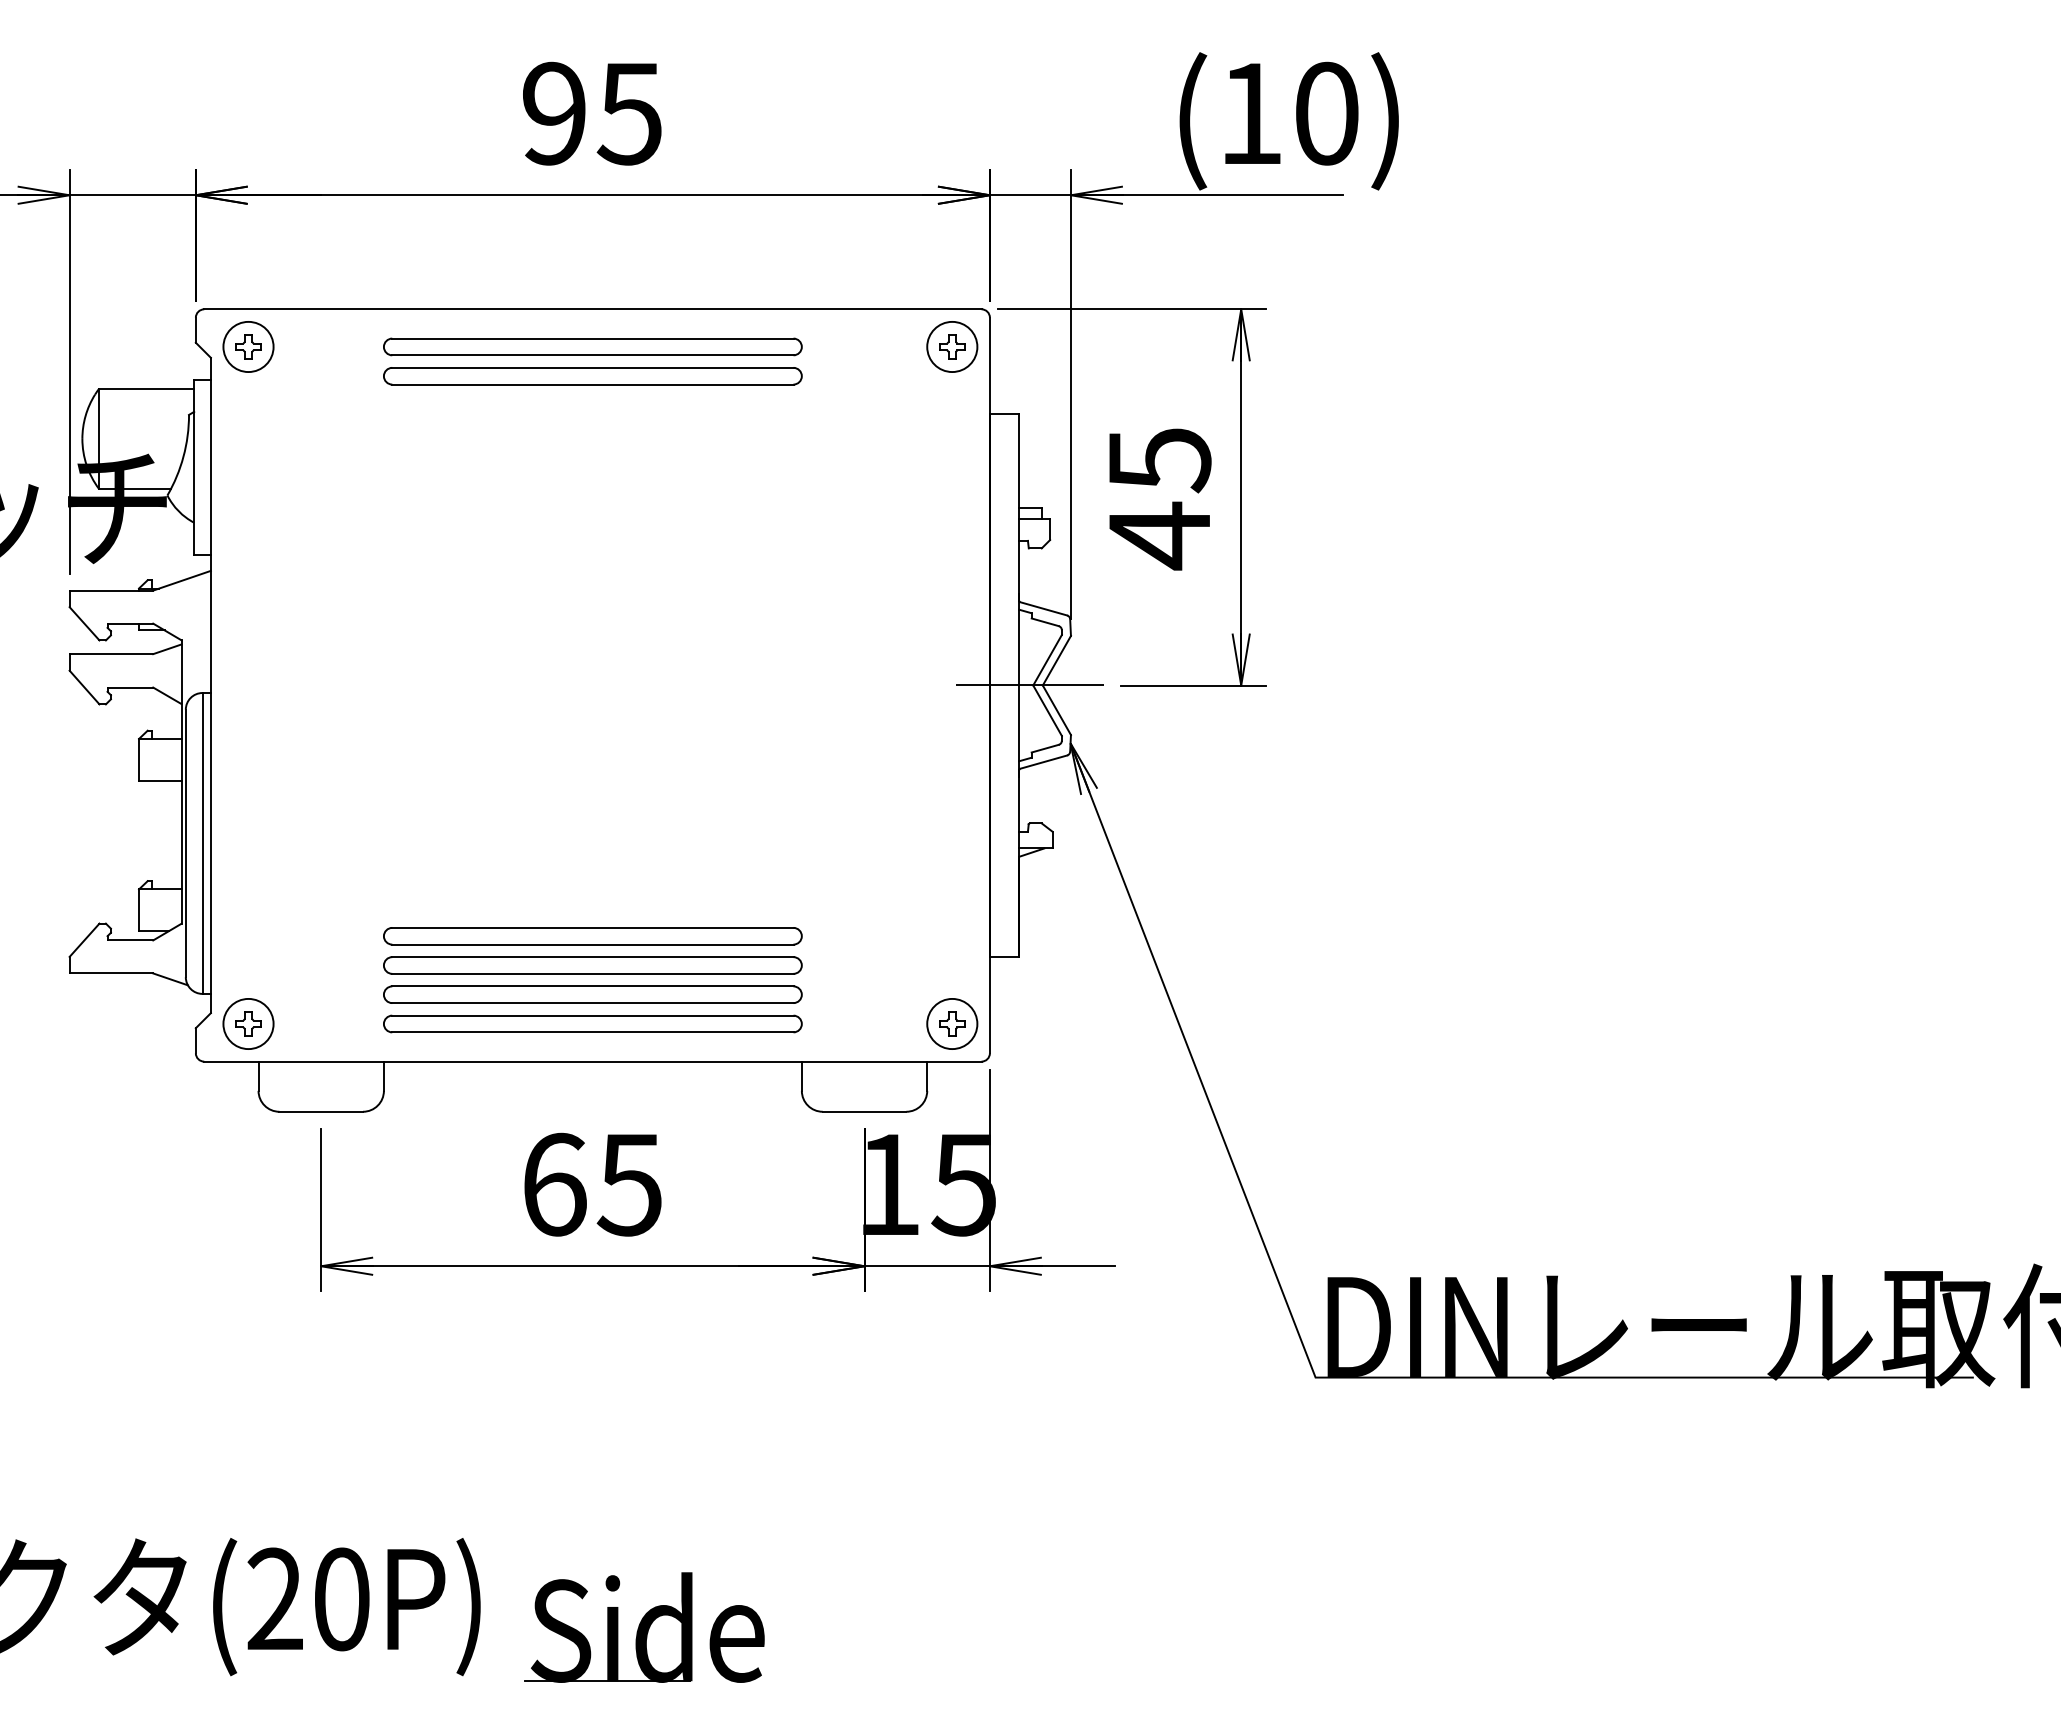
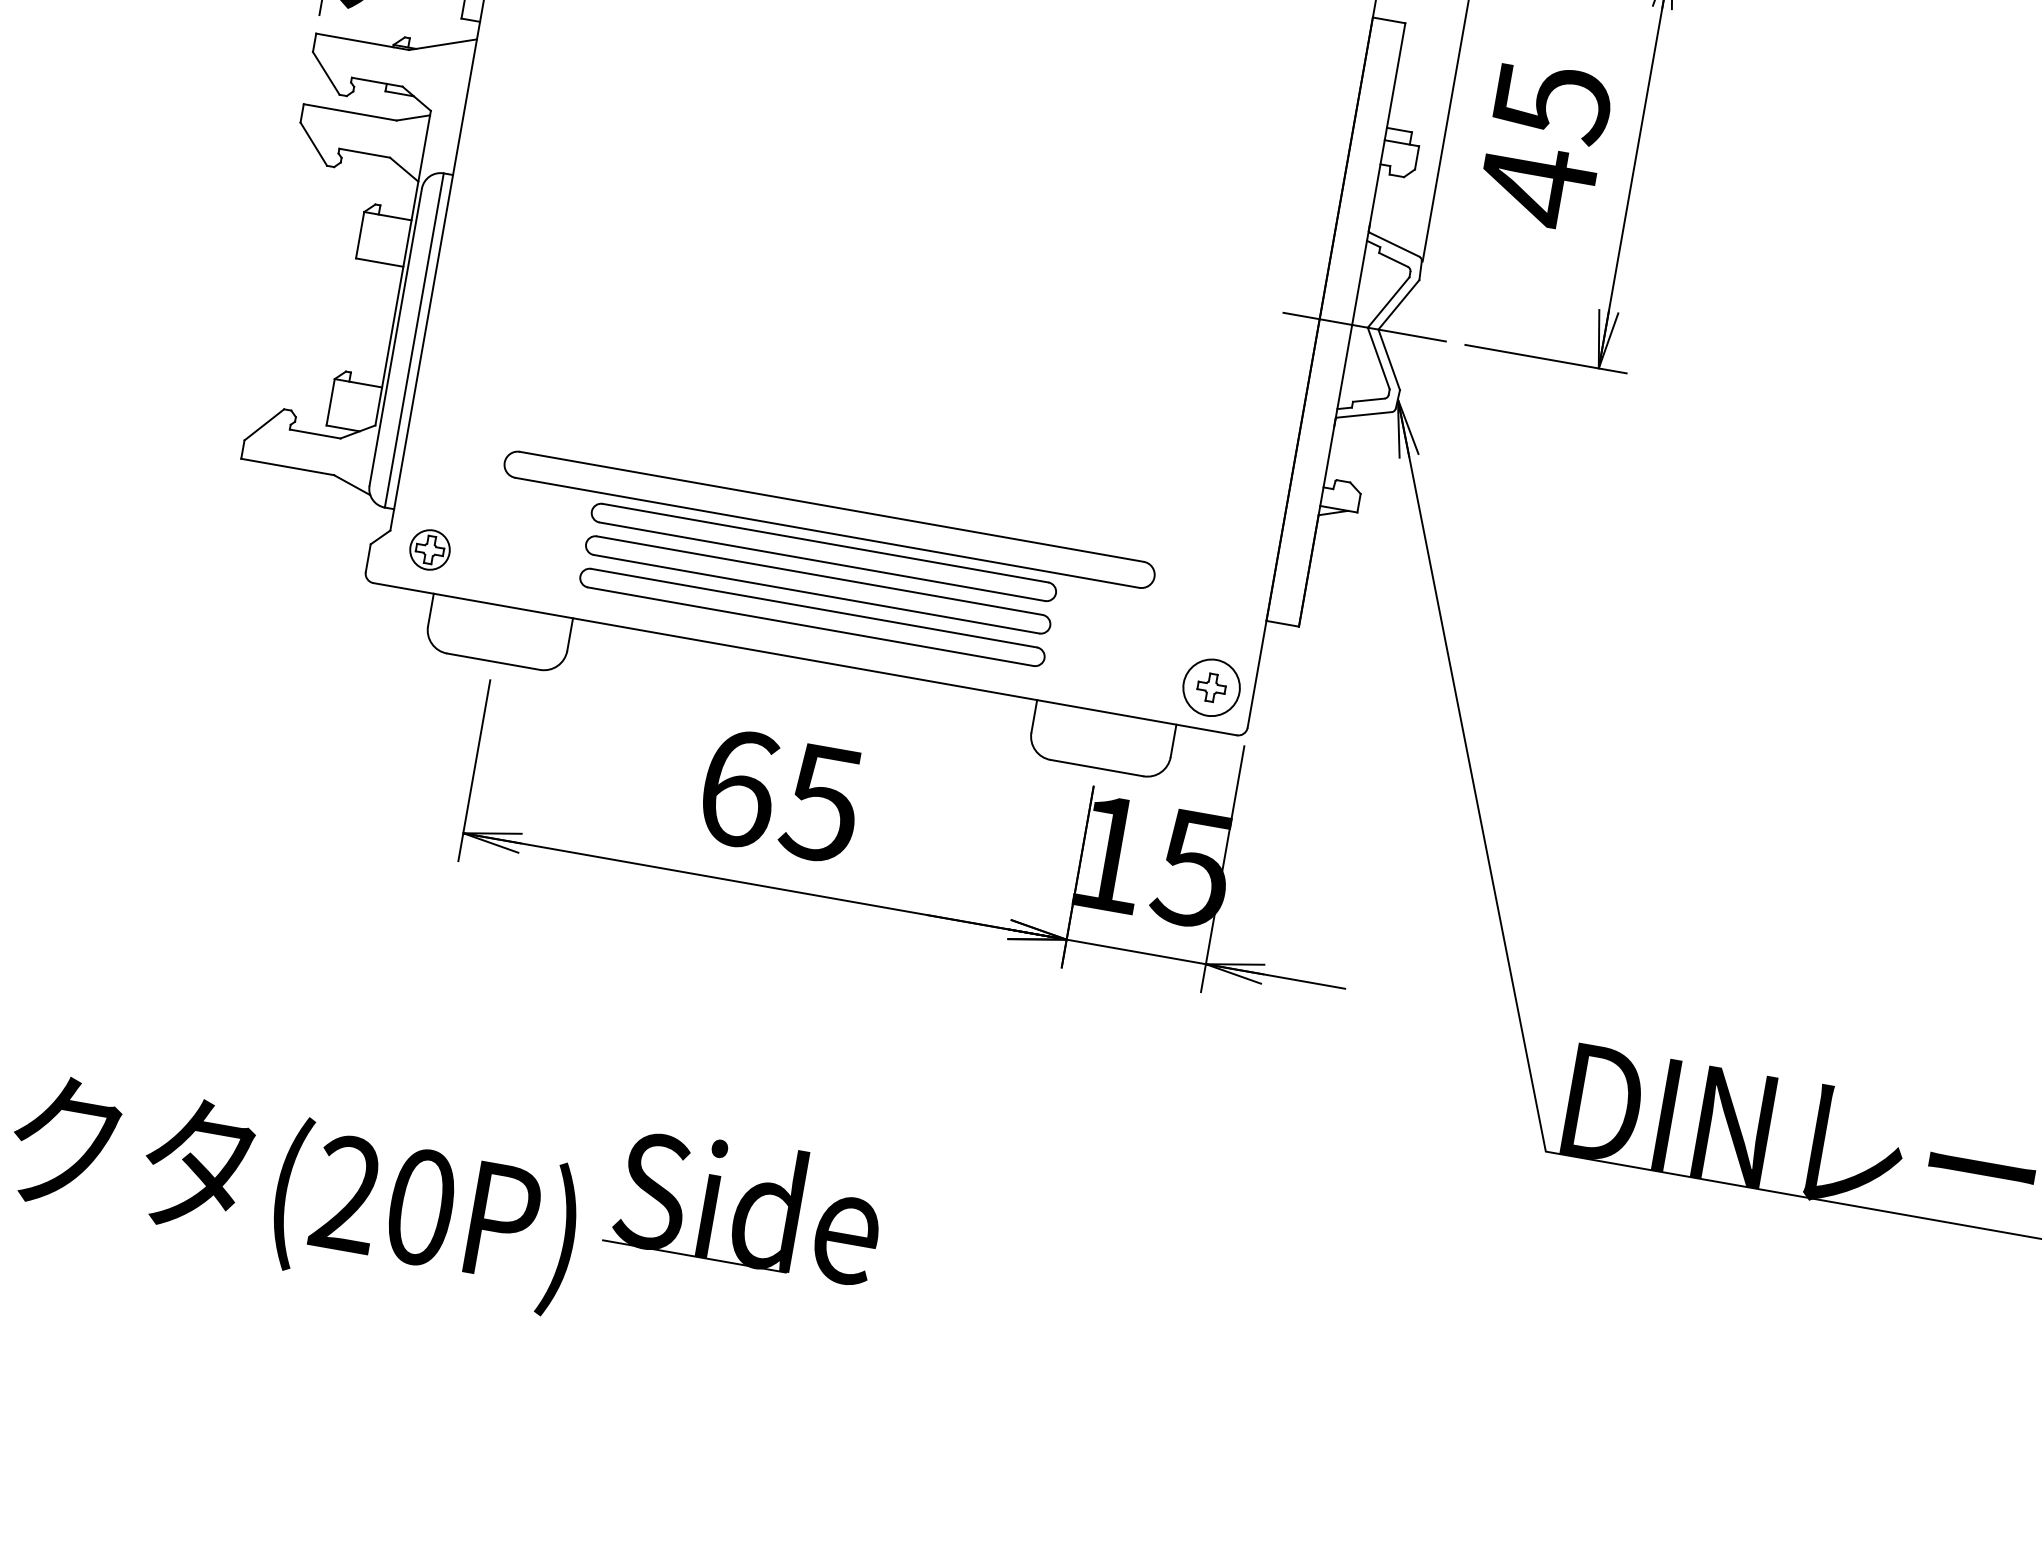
part: (592, 936) -> (829, 520), size x1.4
circle: (248, 1023) -> (430, 549), size x0.7
part: (644, 1627) -> (746, 1204), moved

